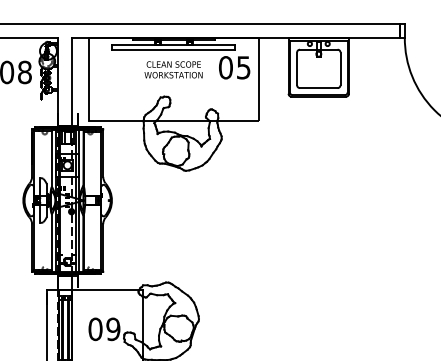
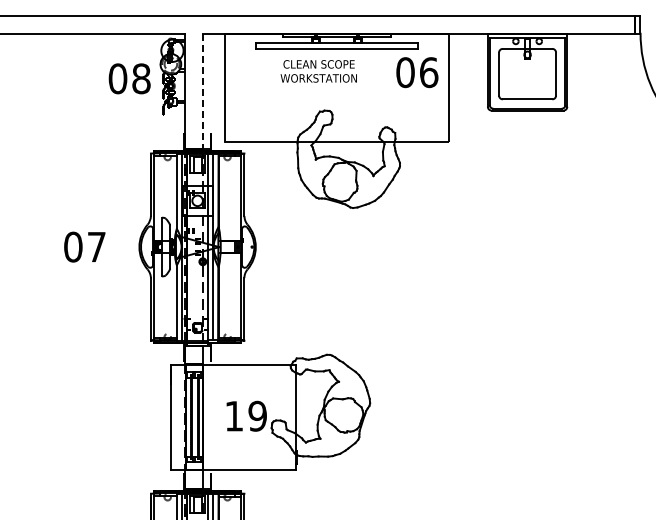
text: (244, 67) -> (429, 72), 05 -> 06
text: (173, 69) -> (318, 71), moved
line: (71, 82) -> (202, 91), solid -> dashed
text: (95, 328) -> (234, 415), 09 -> 19

